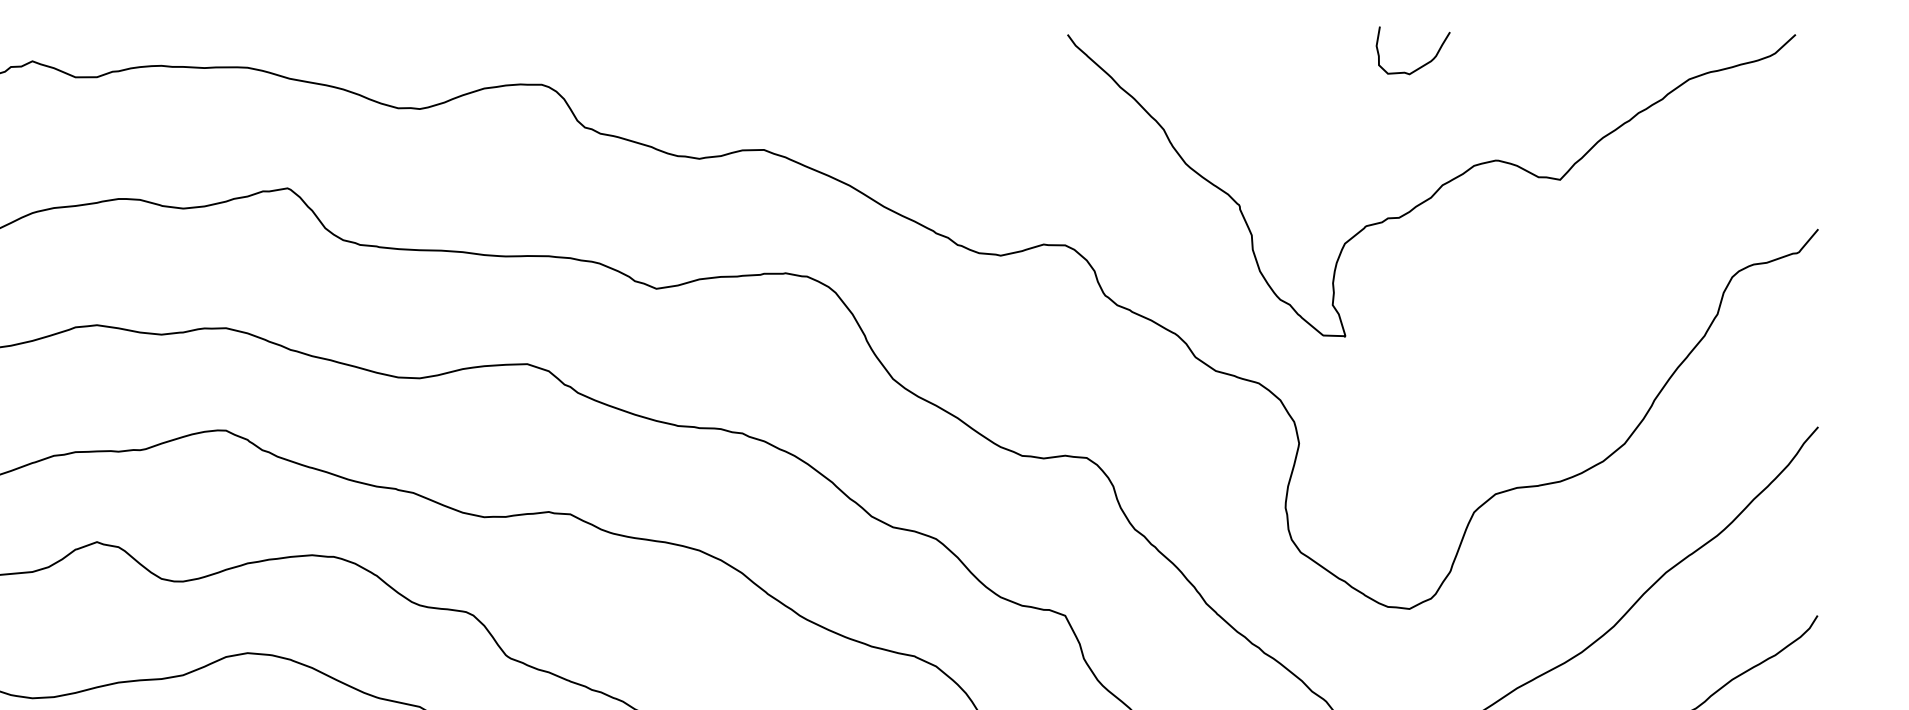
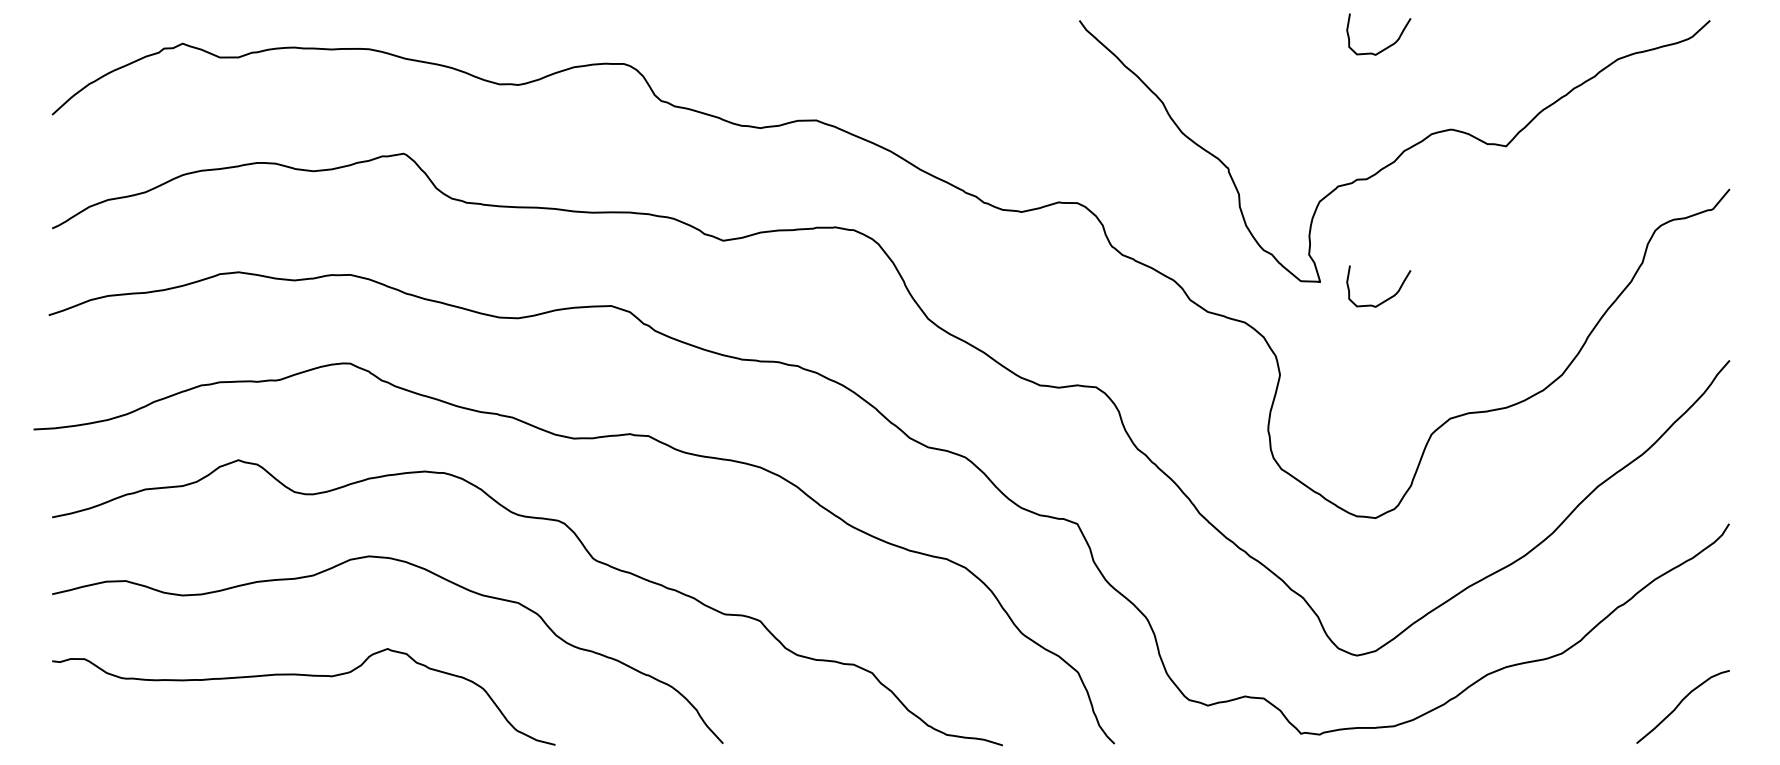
curve: (1420, 356) -> (1385, 299), added

